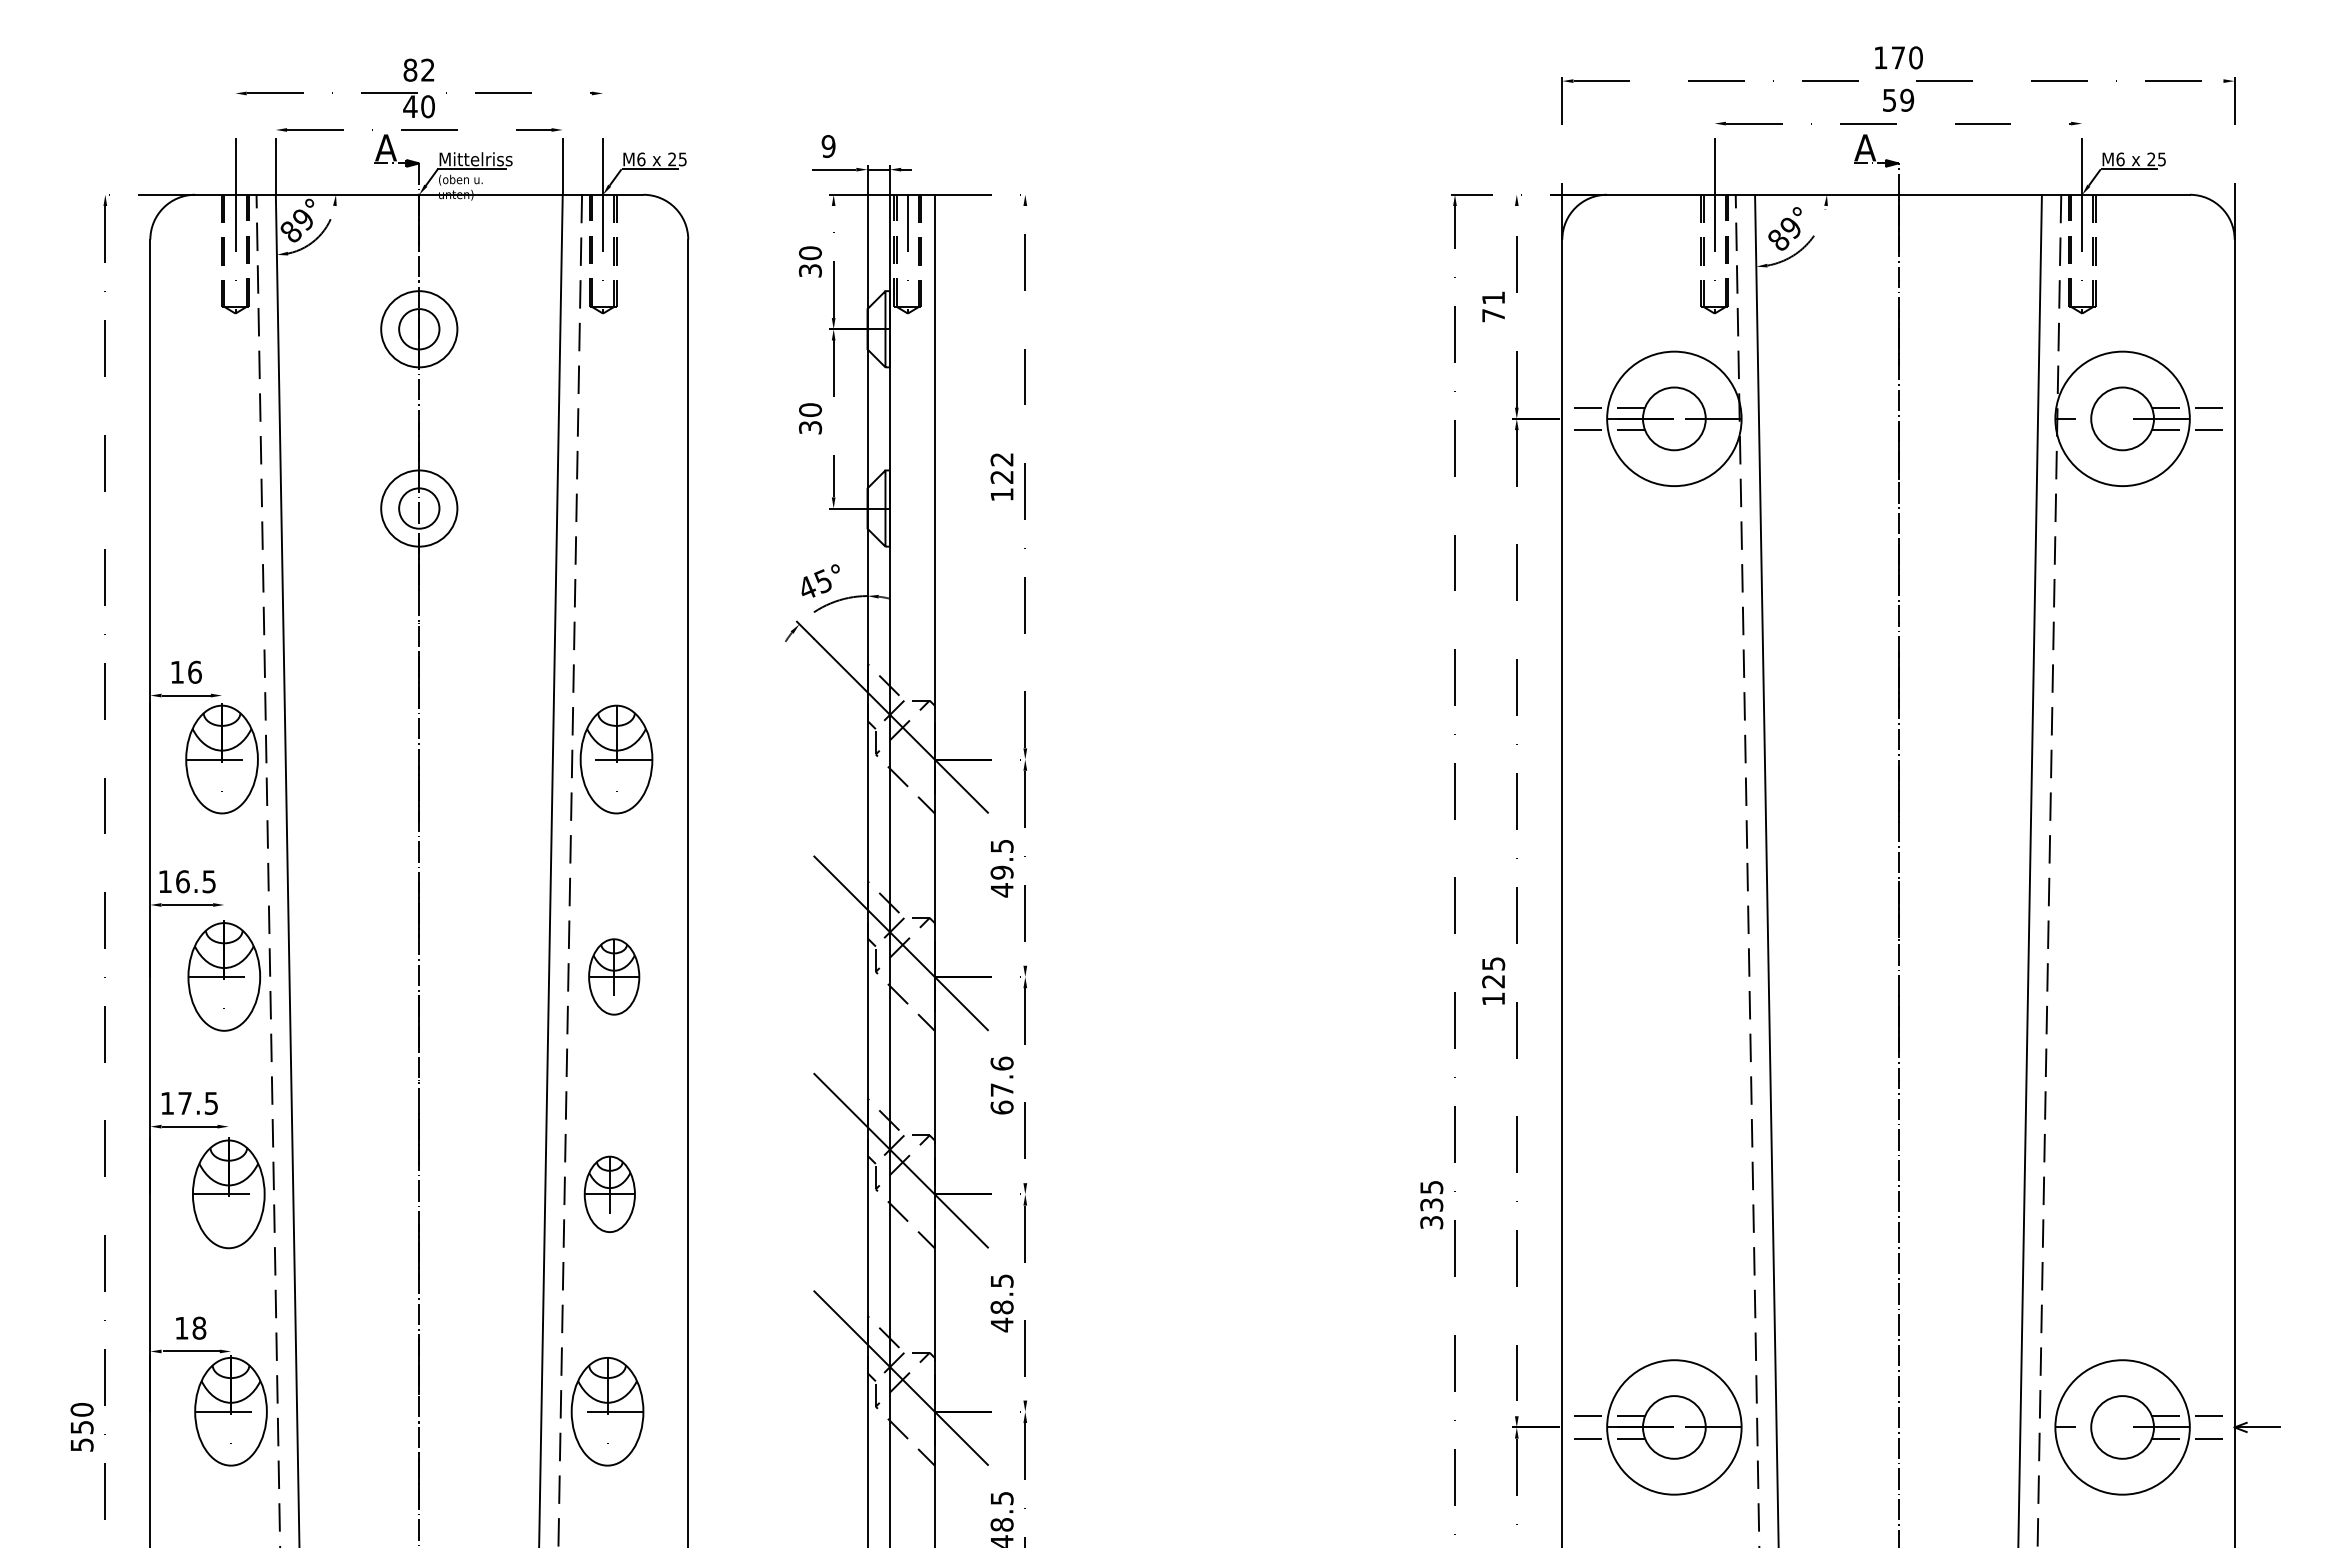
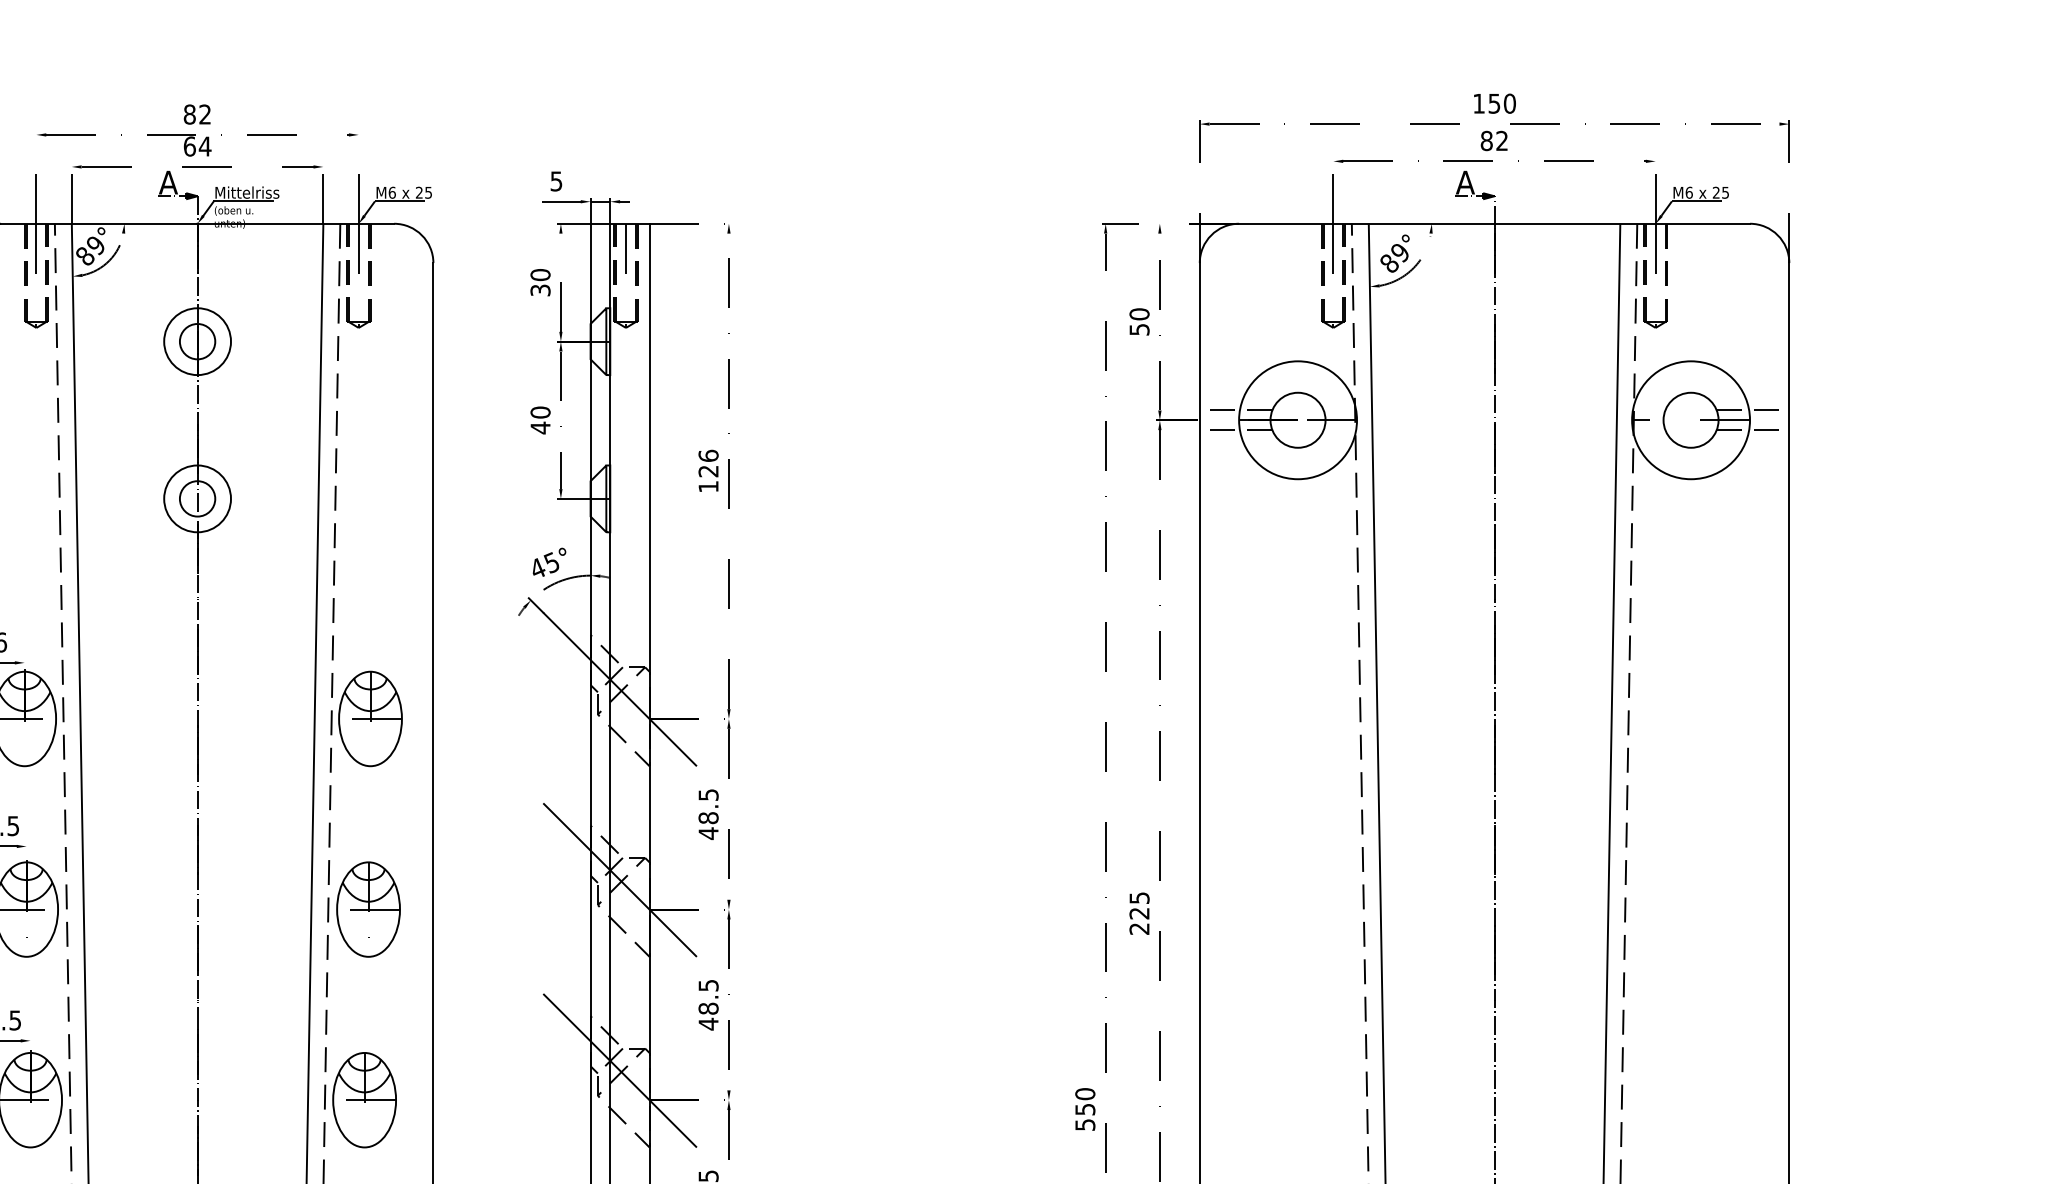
text: (1897, 57) -> (1493, 103), 170 -> 150
text: (1898, 99) -> (1494, 140), 59 -> 82
text: (419, 106) -> (197, 146), 40 -> 64
text: (828, 146) -> (556, 181), 9 -> 5
text: (1493, 306) -> (1139, 321), 71 -> 50
text: (810, 427) -> (540, 427), 30 -> 40
text: (1001, 459) -> (708, 455), 122 -> 126
text: (1001, 872) -> (708, 817), 49.5 -> 48.5
part: (613, 976) -> (367, 909), size x1.43
text: (1493, 998) -> (1139, 928), 125 -> 225
text: (1001, 1085) -> (708, 1004), 67.6 -> 48.5
part: (609, 1194) -> (364, 1100), size x1.43
text: (1431, 1204) -> (1085, 1109), 335 -> 550

